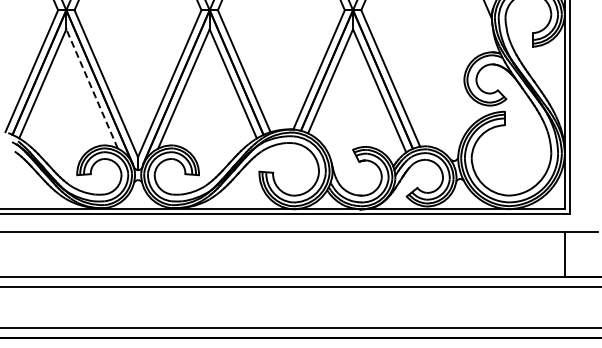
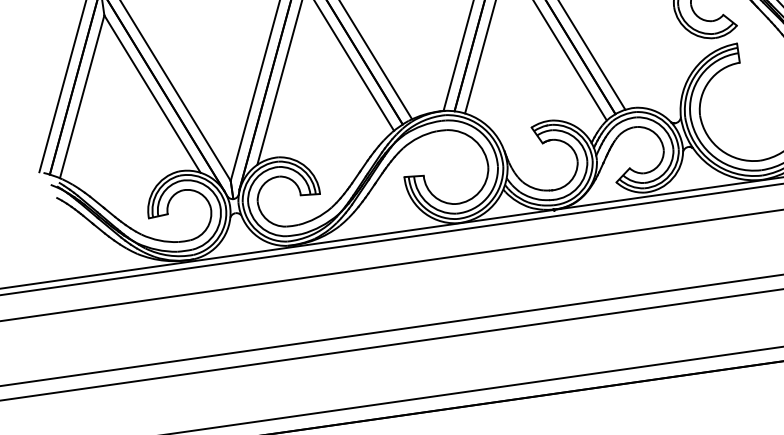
line: (92, 88) -> (152, 93), dashed -> solid

